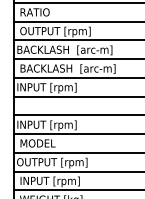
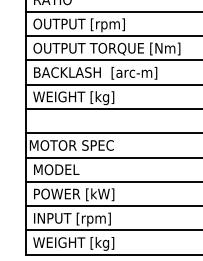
text: (74, 49) -> (104, 48), BACKLASH  [arc-m] -> OUTPUT TORQUE [Nm]
text: (49, 88) -> (71, 98), INPUT [rpm] -> WEIGHT [kg]
text: (50, 125) -> (72, 146), INPUT [rpm] -> MOTOR SPEC
text: (51, 163) -> (74, 195), OUTPUT [rpm] -> POWER [kW]

